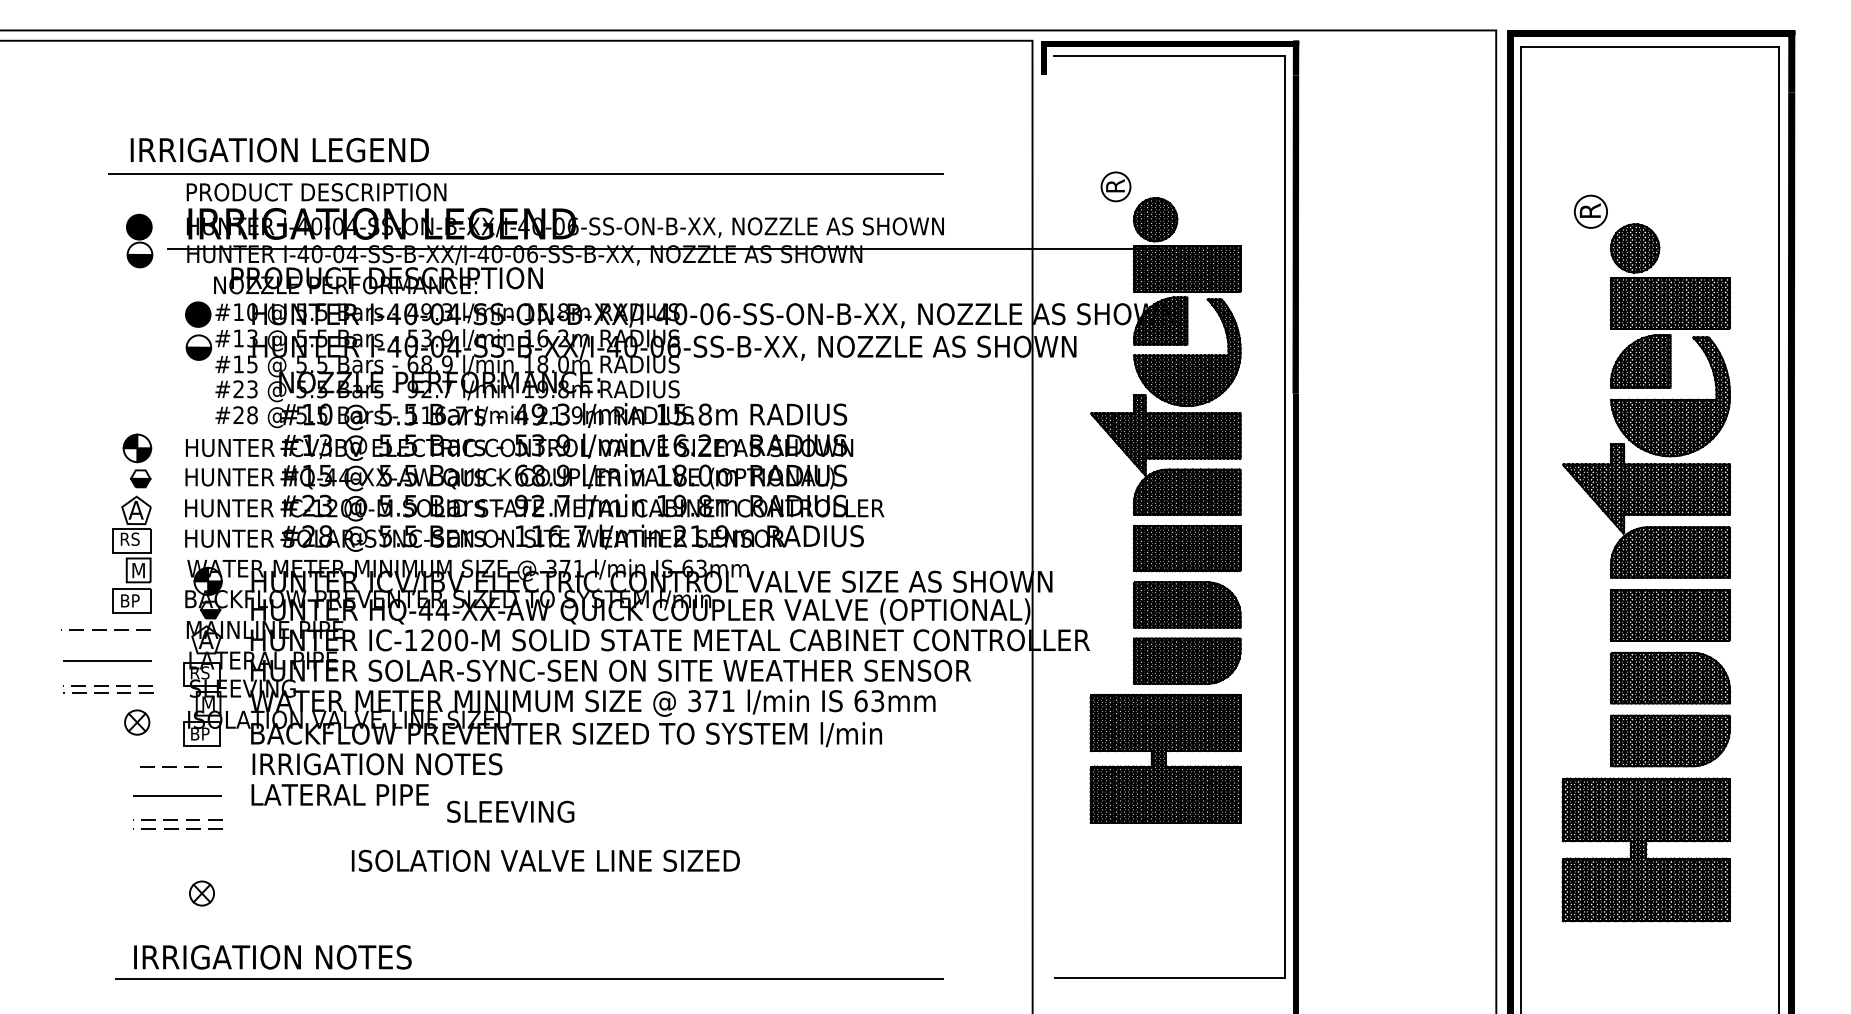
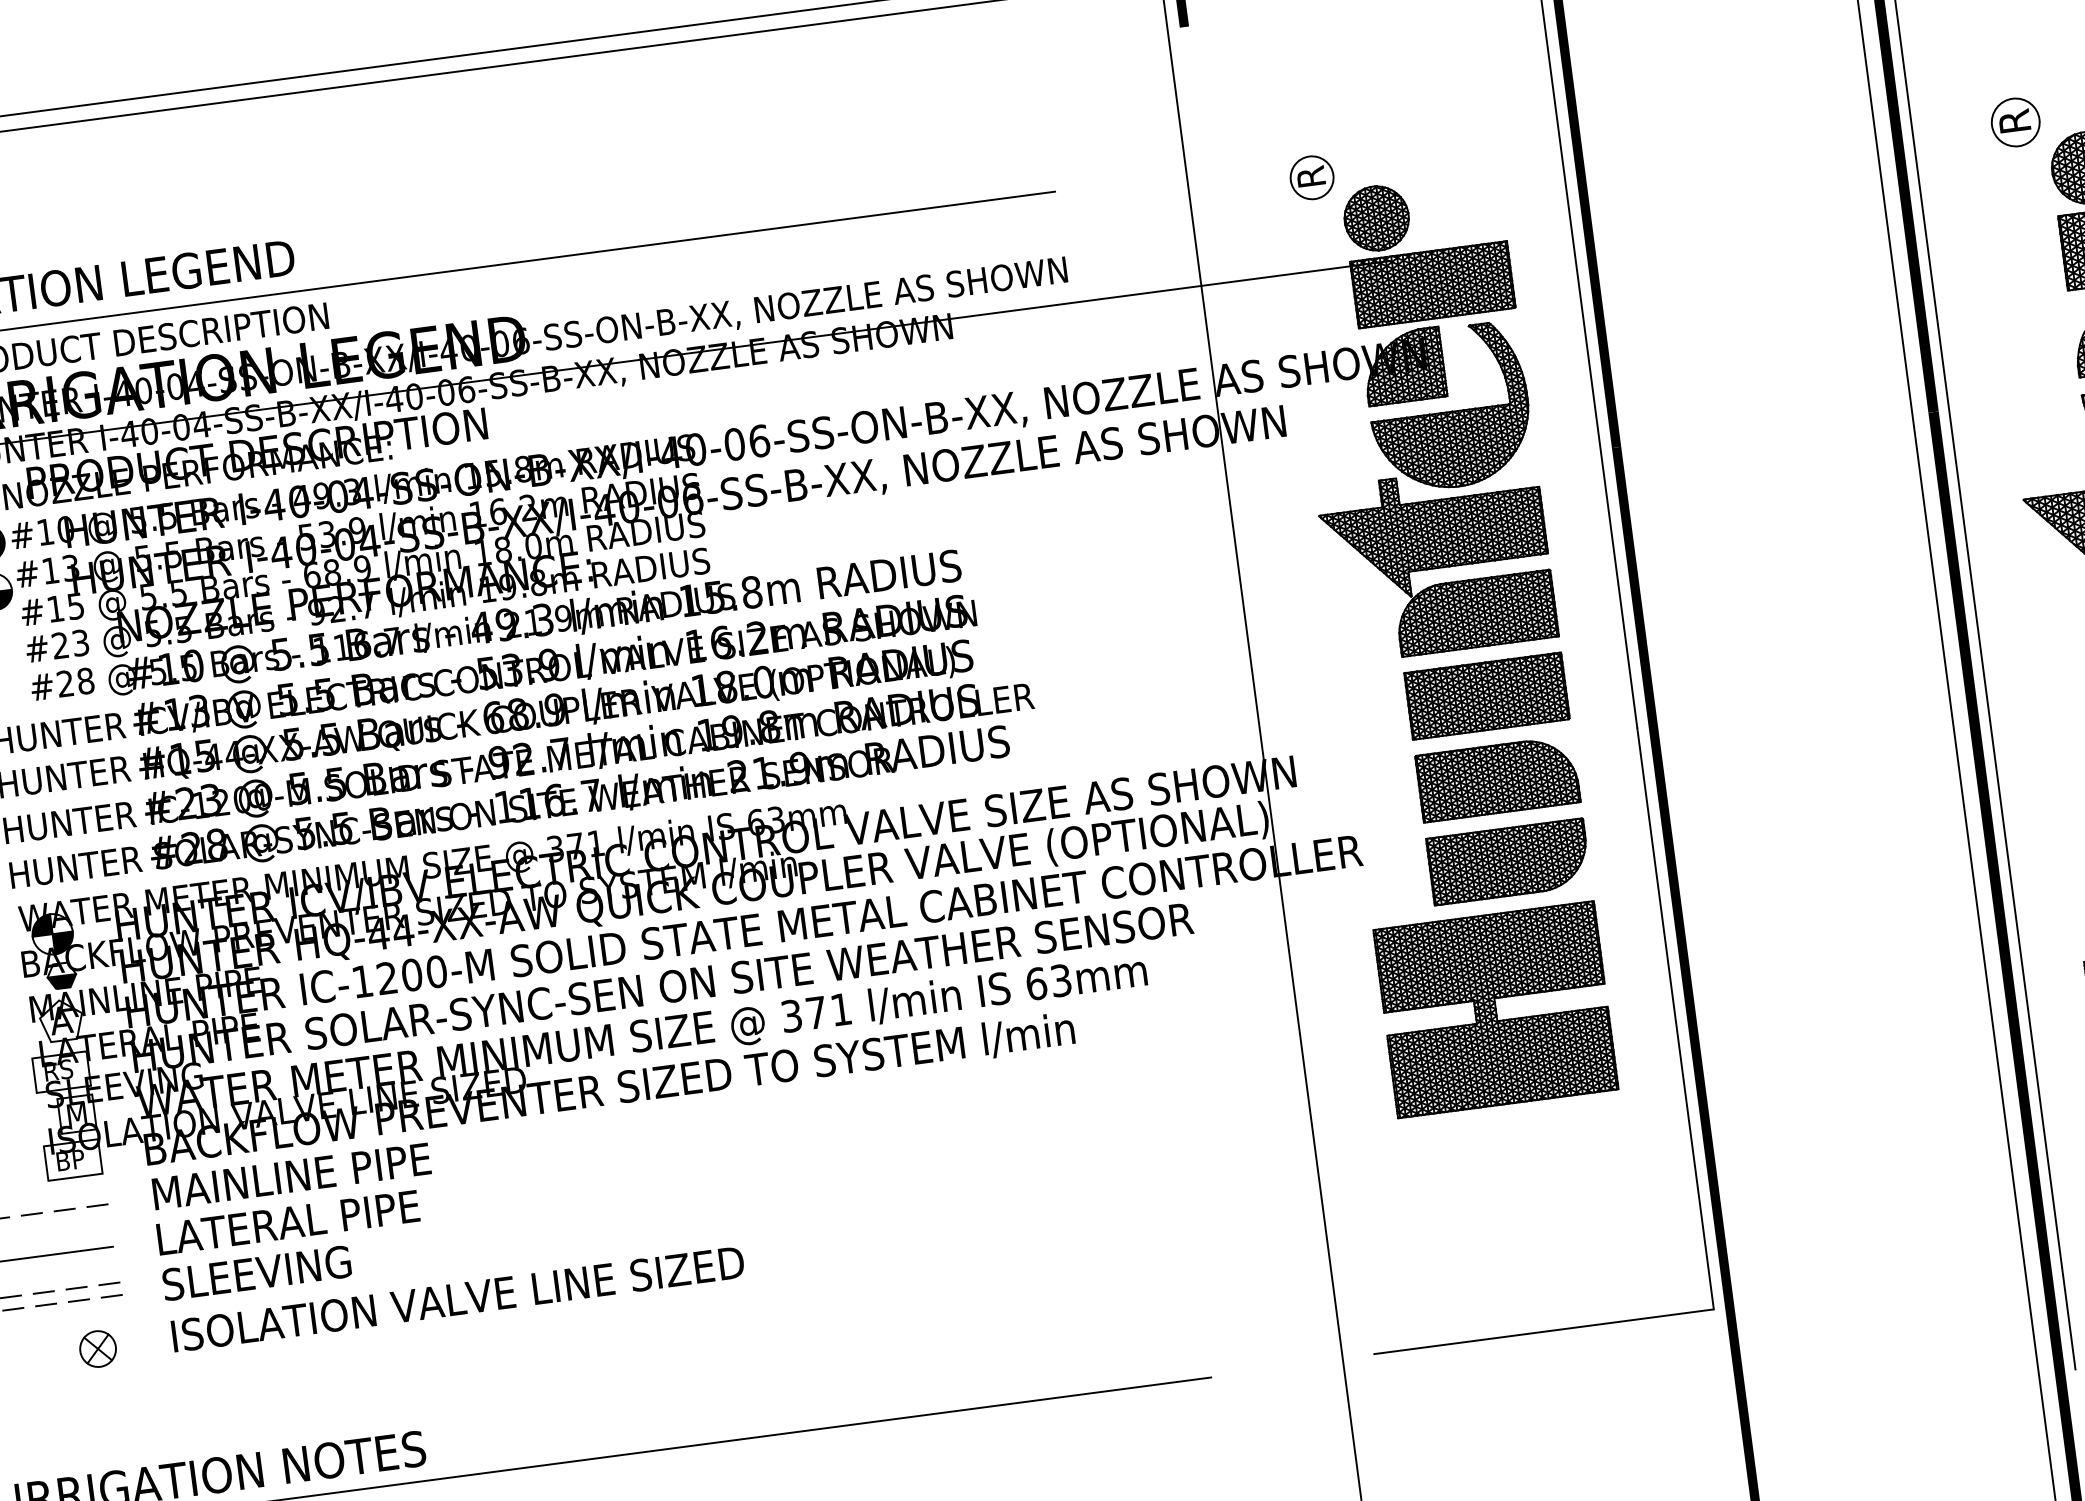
text: (378, 764) -> (338, 1170), IRRIGATION NOTES -> MAINLINE PIPE
text: (510, 811) -> (256, 1272), moved
text: (545, 860) -> (457, 1298), moved
part: (201, 893) -> (97, 1349), moved

